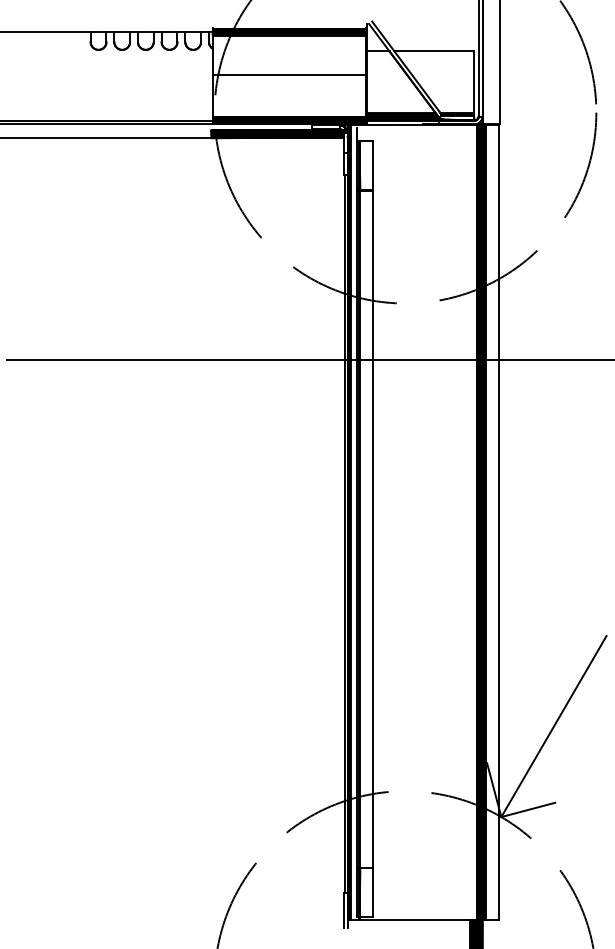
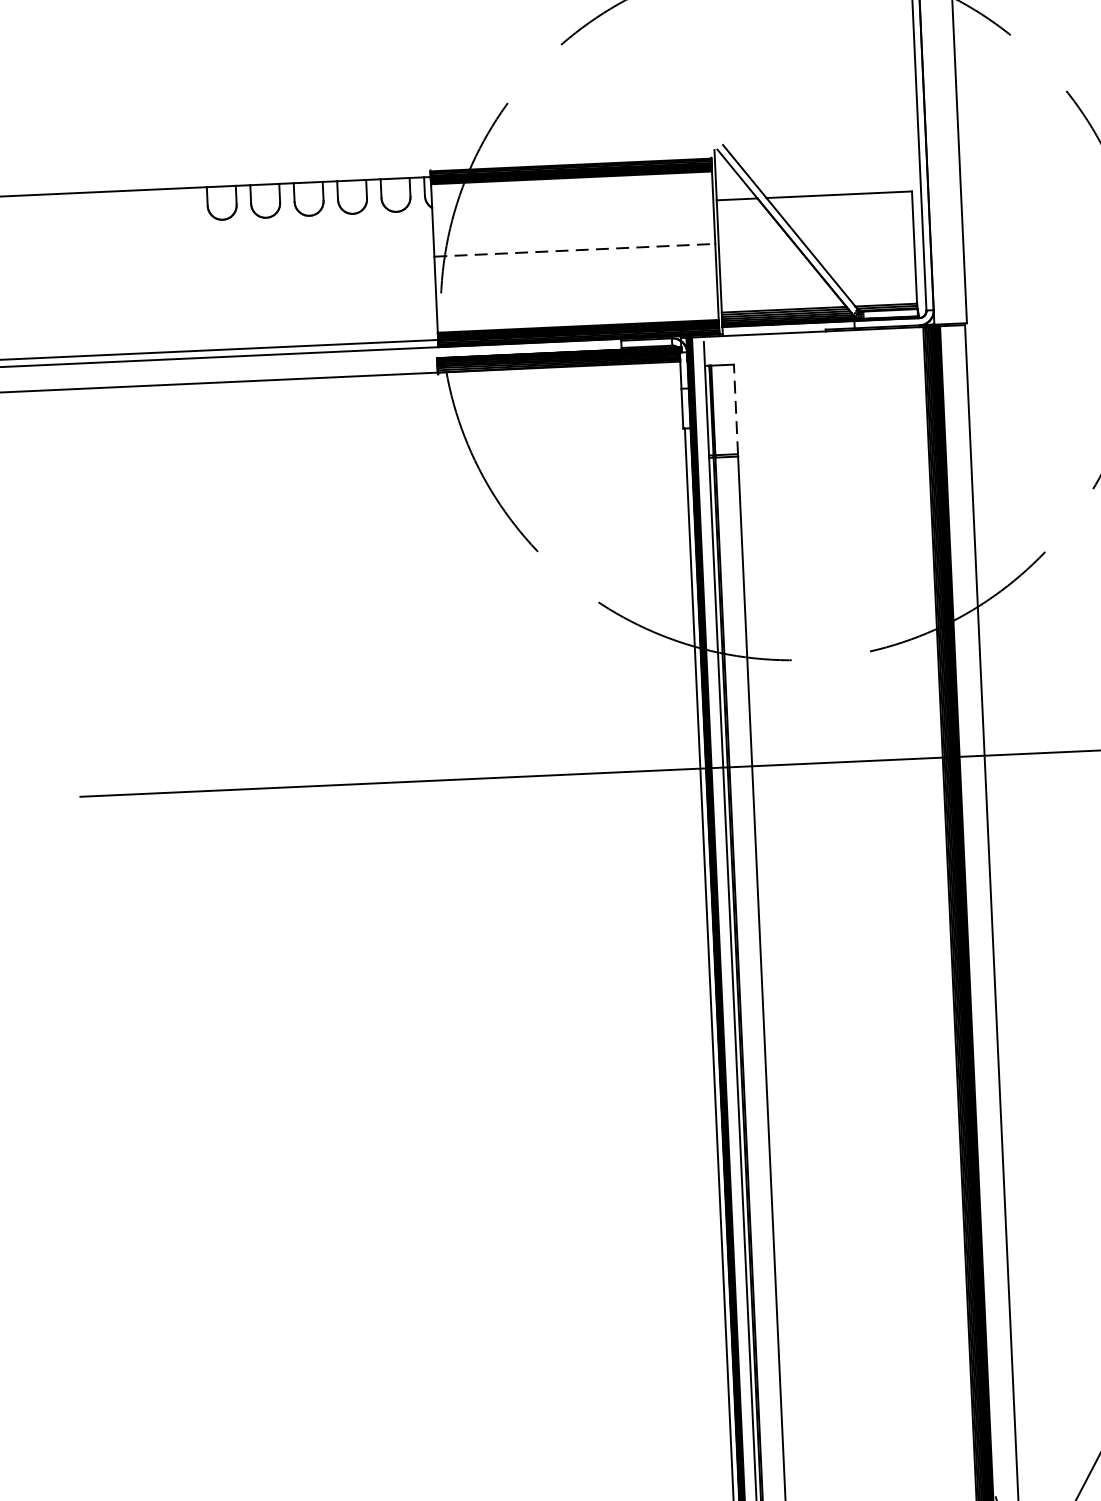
line: (289, 75) -> (575, 250), solid -> dashed
line: (372, 165) -> (735, 409), solid -> dashed

